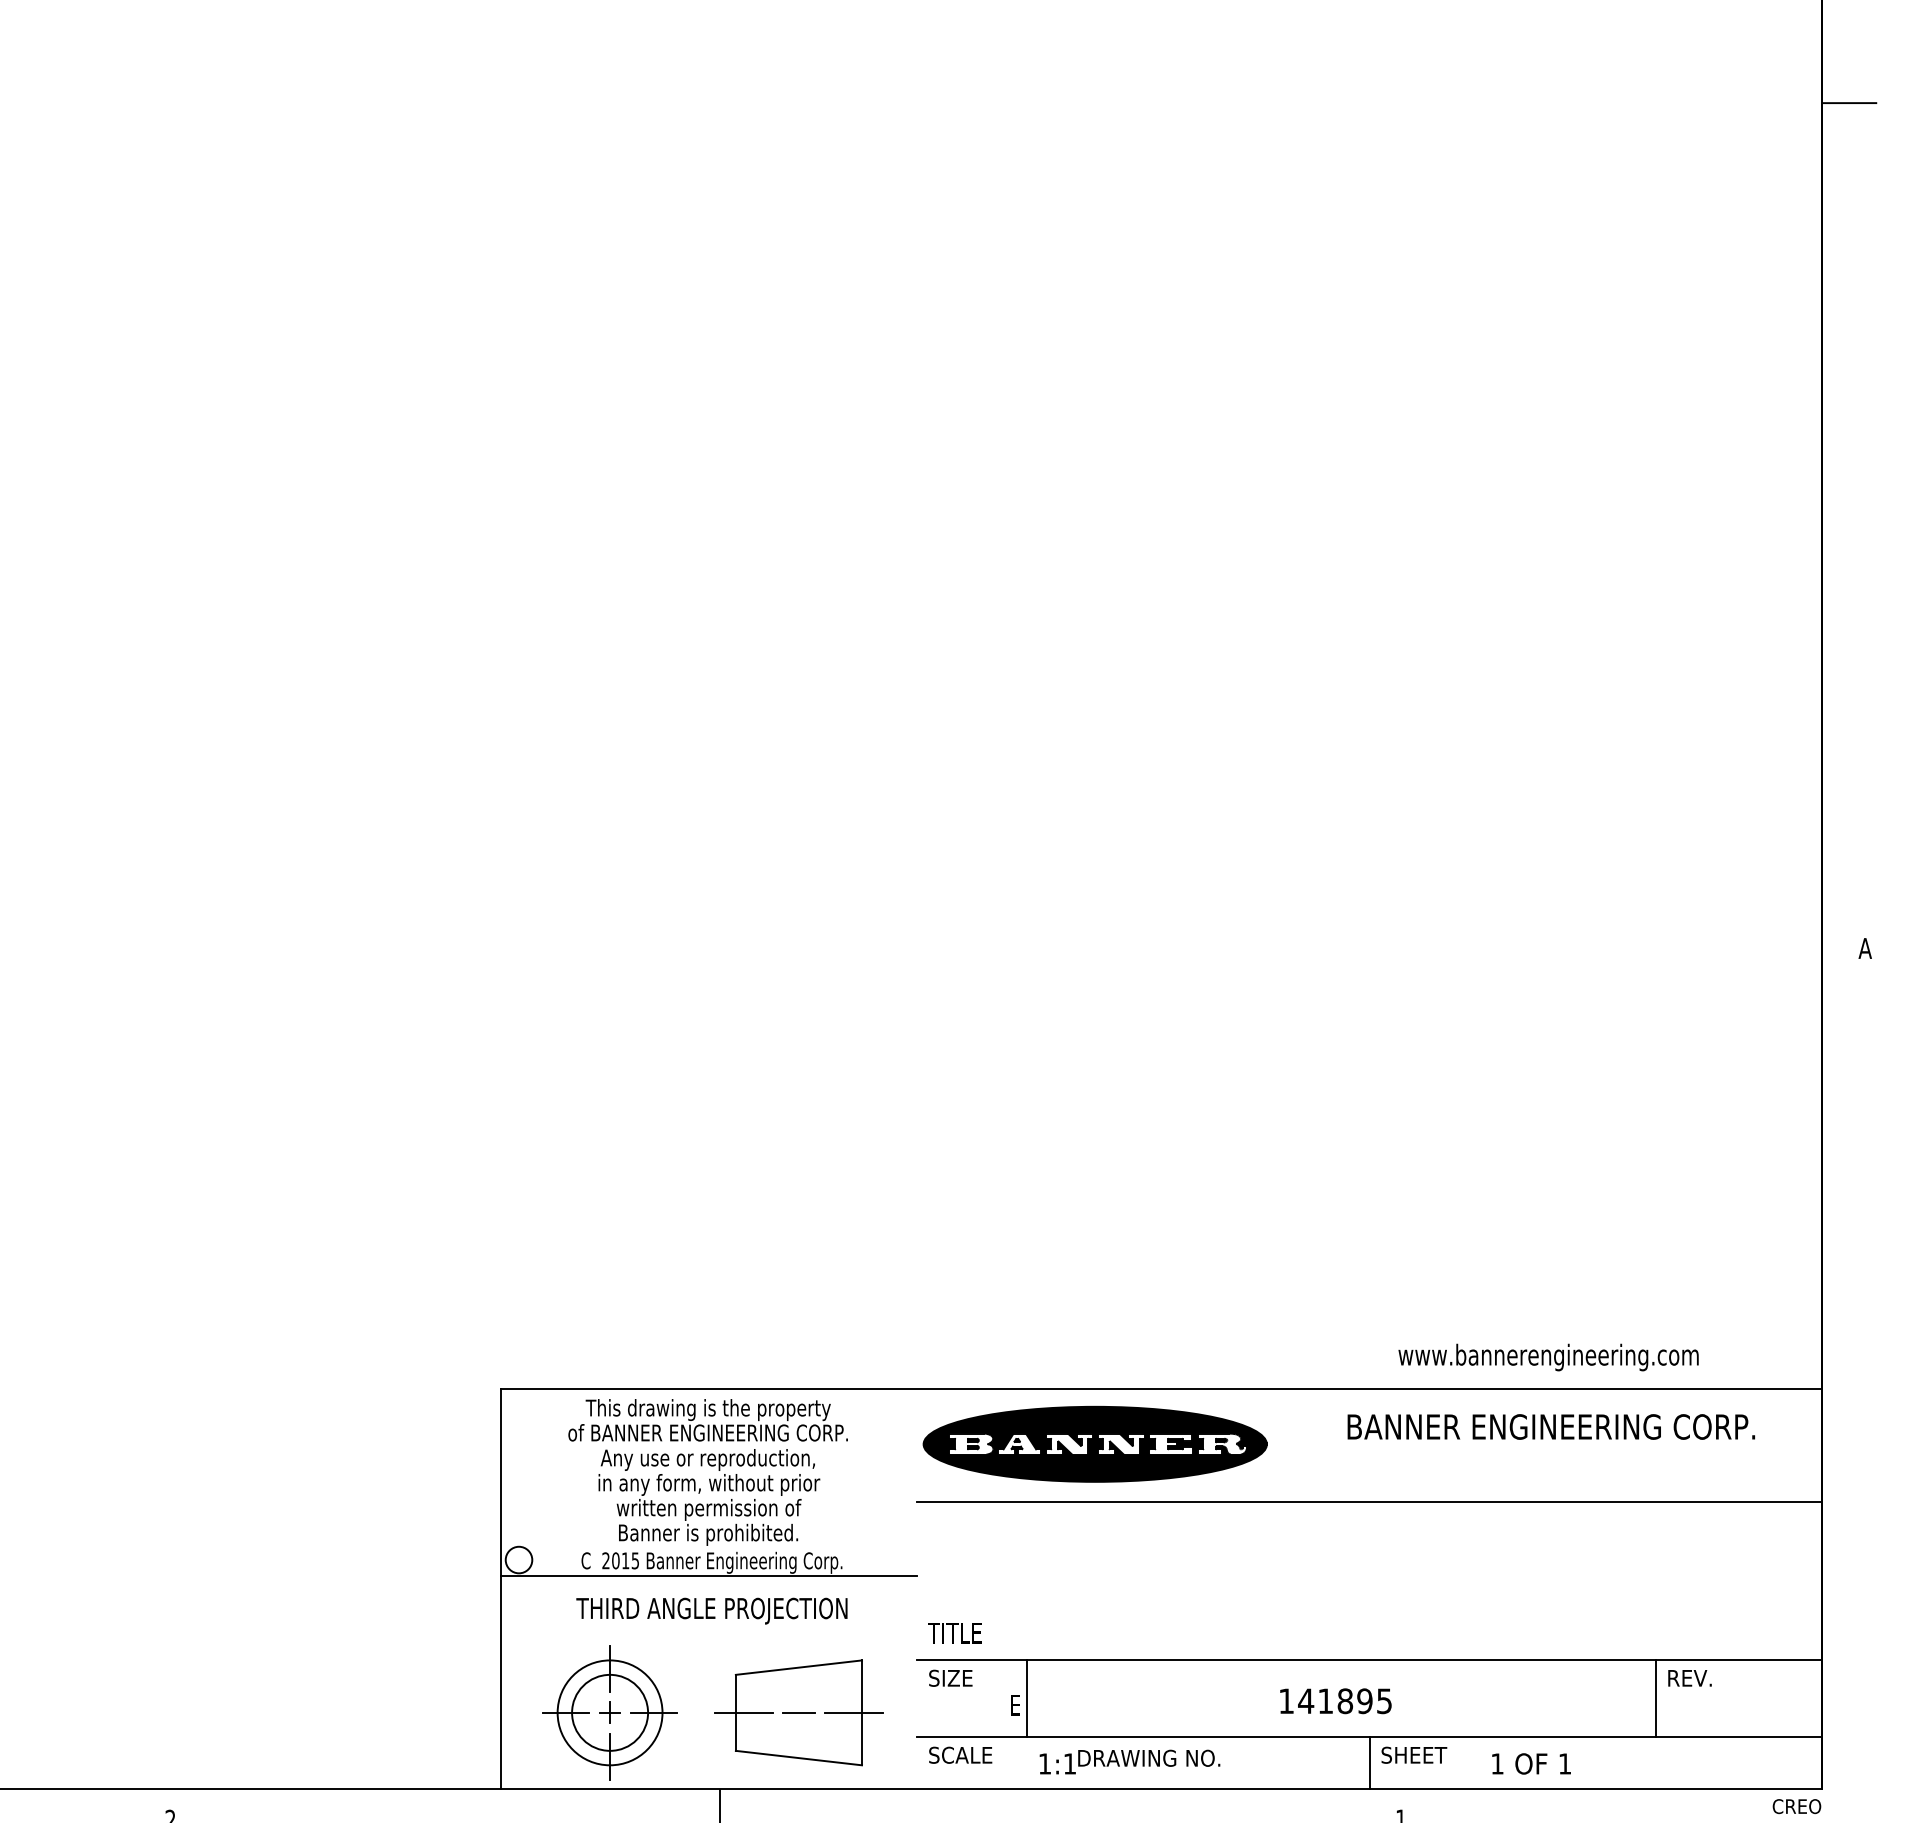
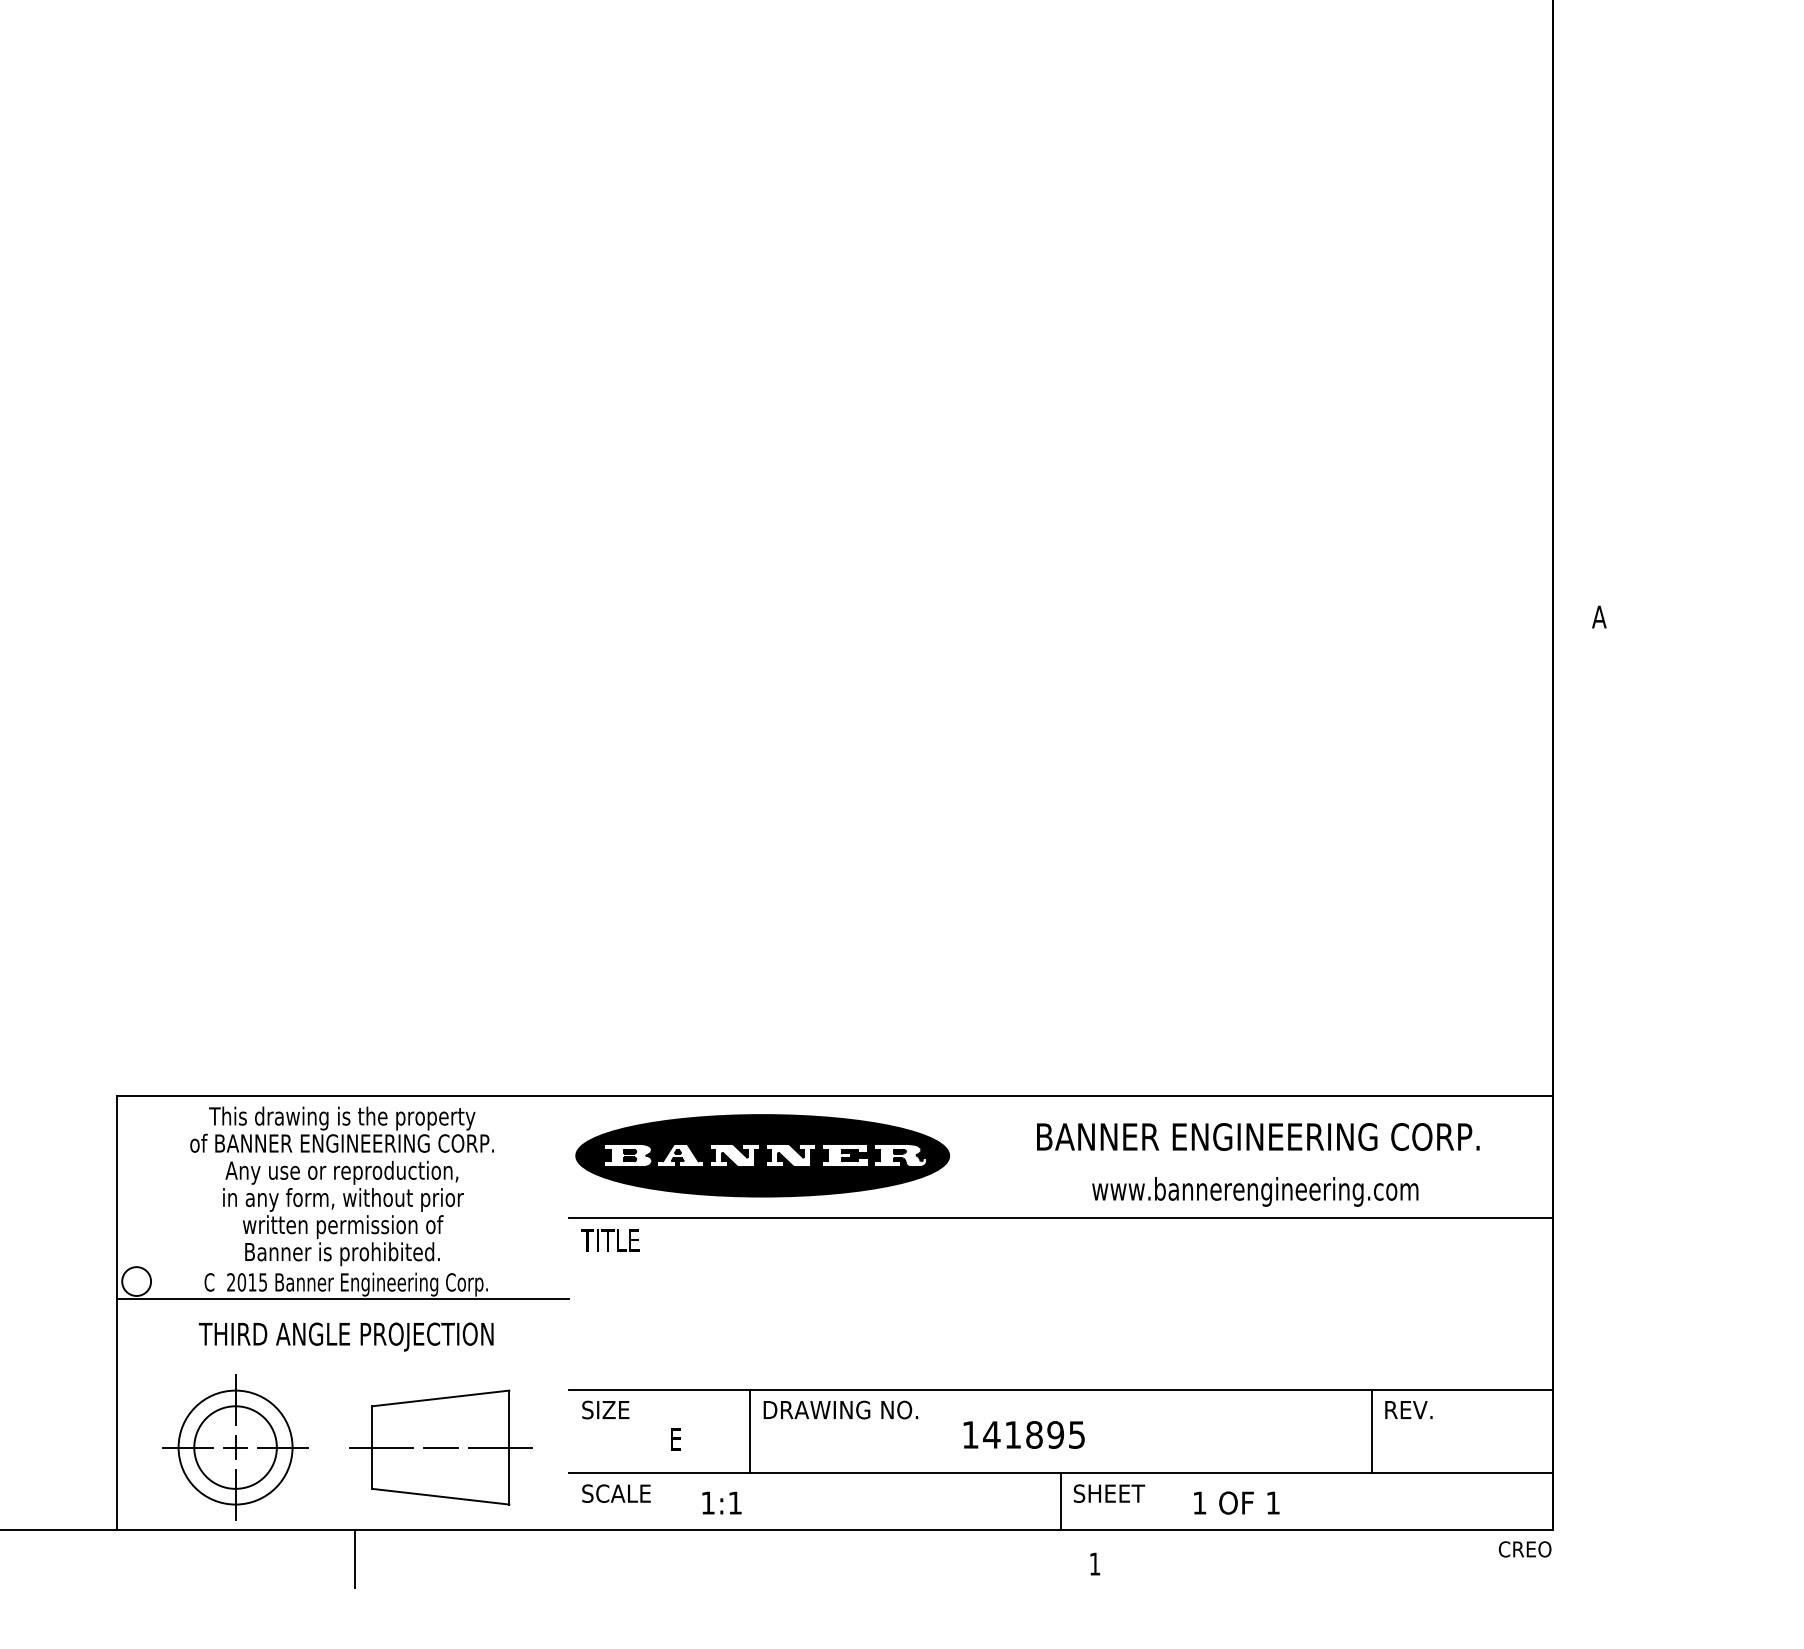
text: (1548, 1357) -> (1255, 1191), moved
text: (954, 1633) -> (609, 1240), moved
line: (1026, 1697) -> (749, 1430), moved
text: (1149, 1757) -> (841, 1409), moved

